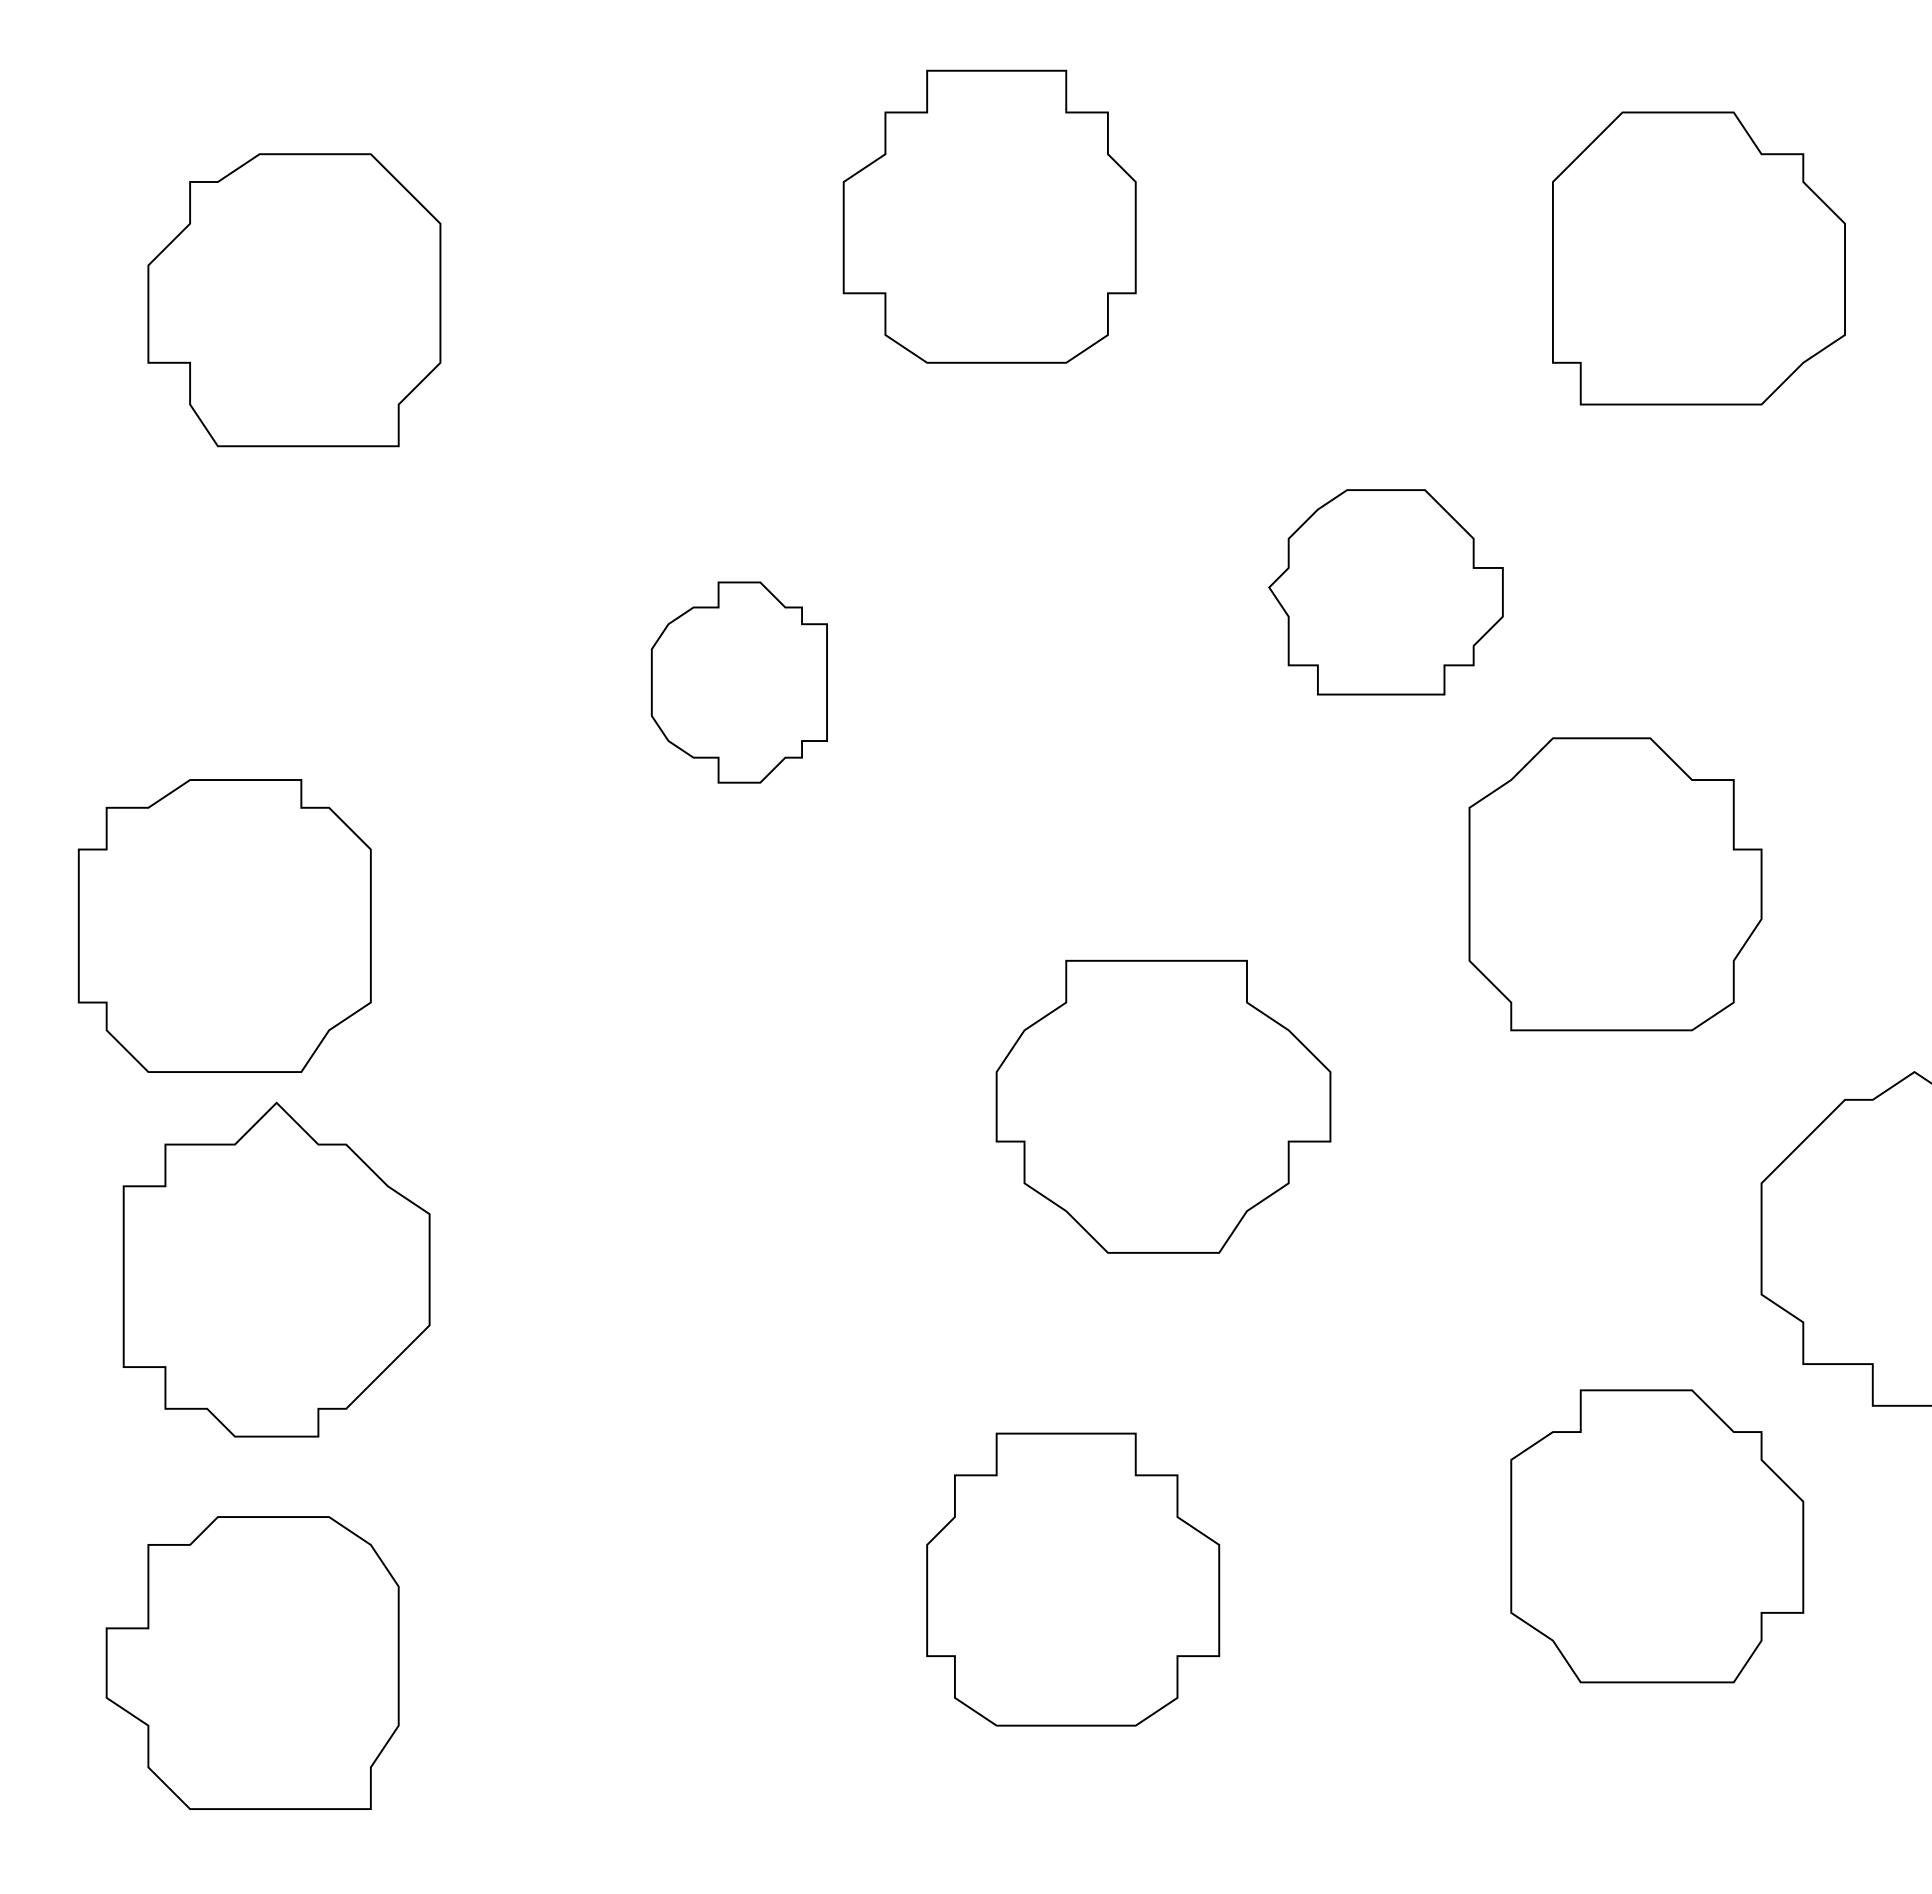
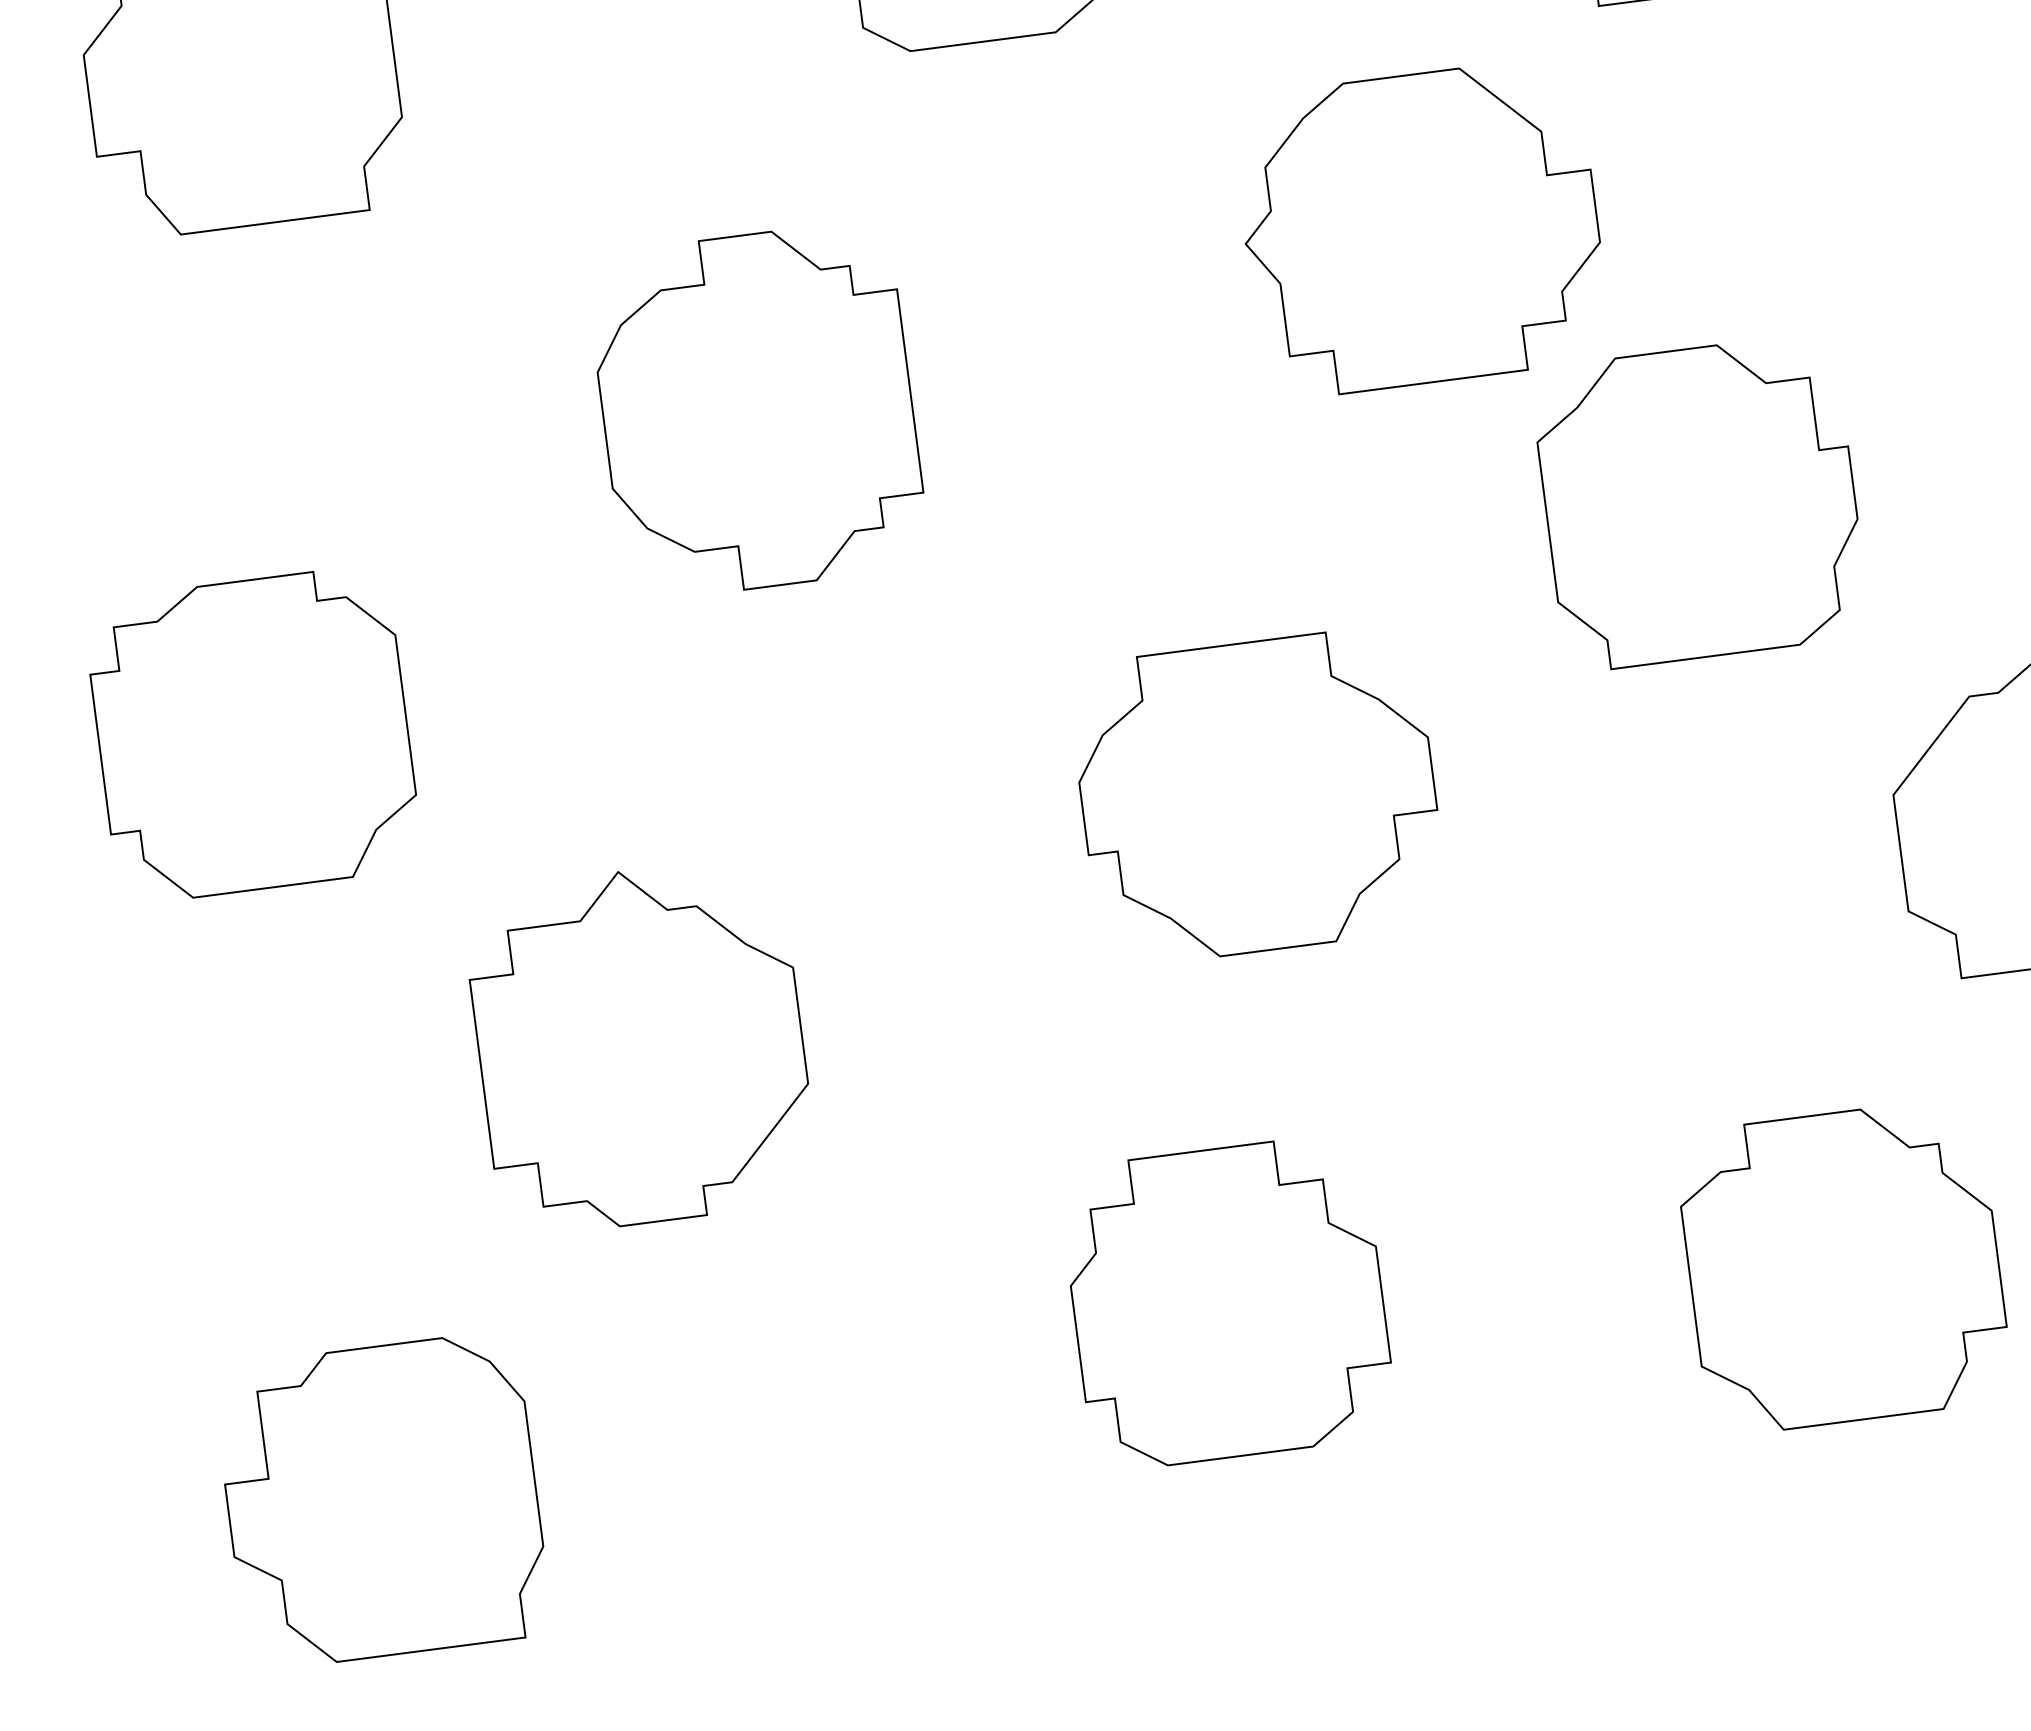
part: (1385, 592) -> (1420, 228), size x1.43
part: (739, 682) -> (757, 410), size x1.67
part: (276, 1269) -> (640, 1046), moved
part: (1657, 1536) -> (1844, 1266), moved

